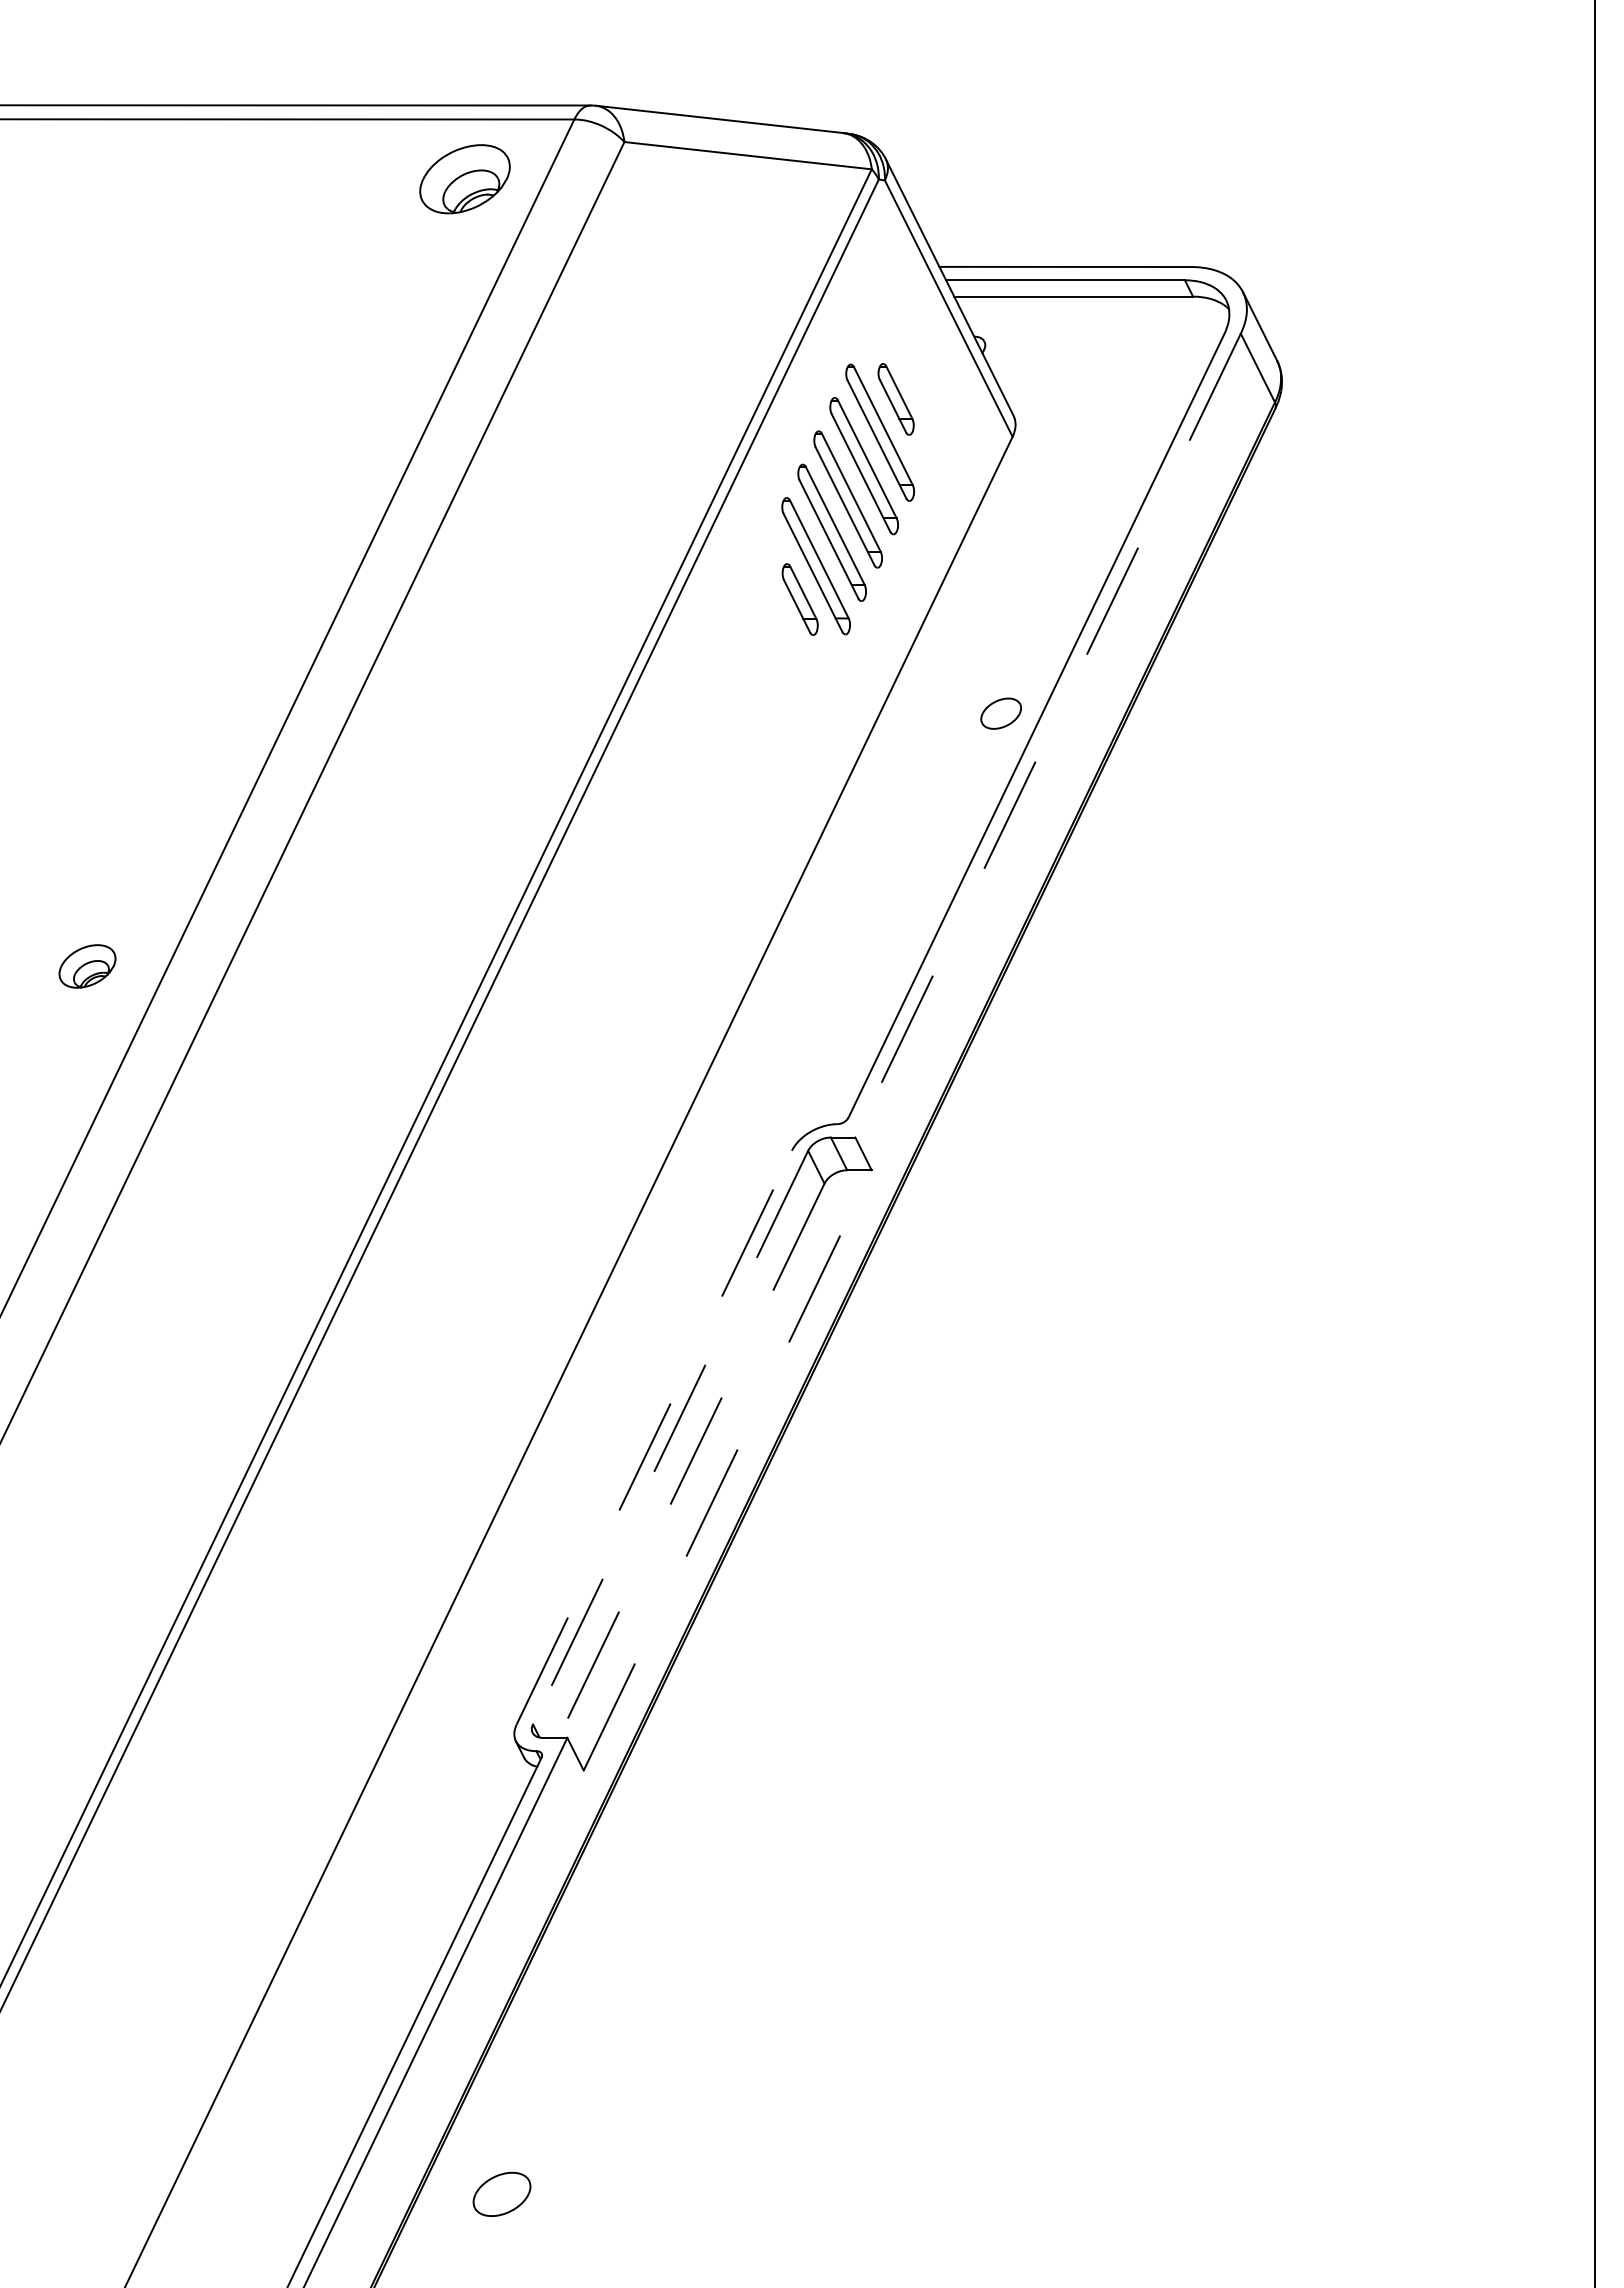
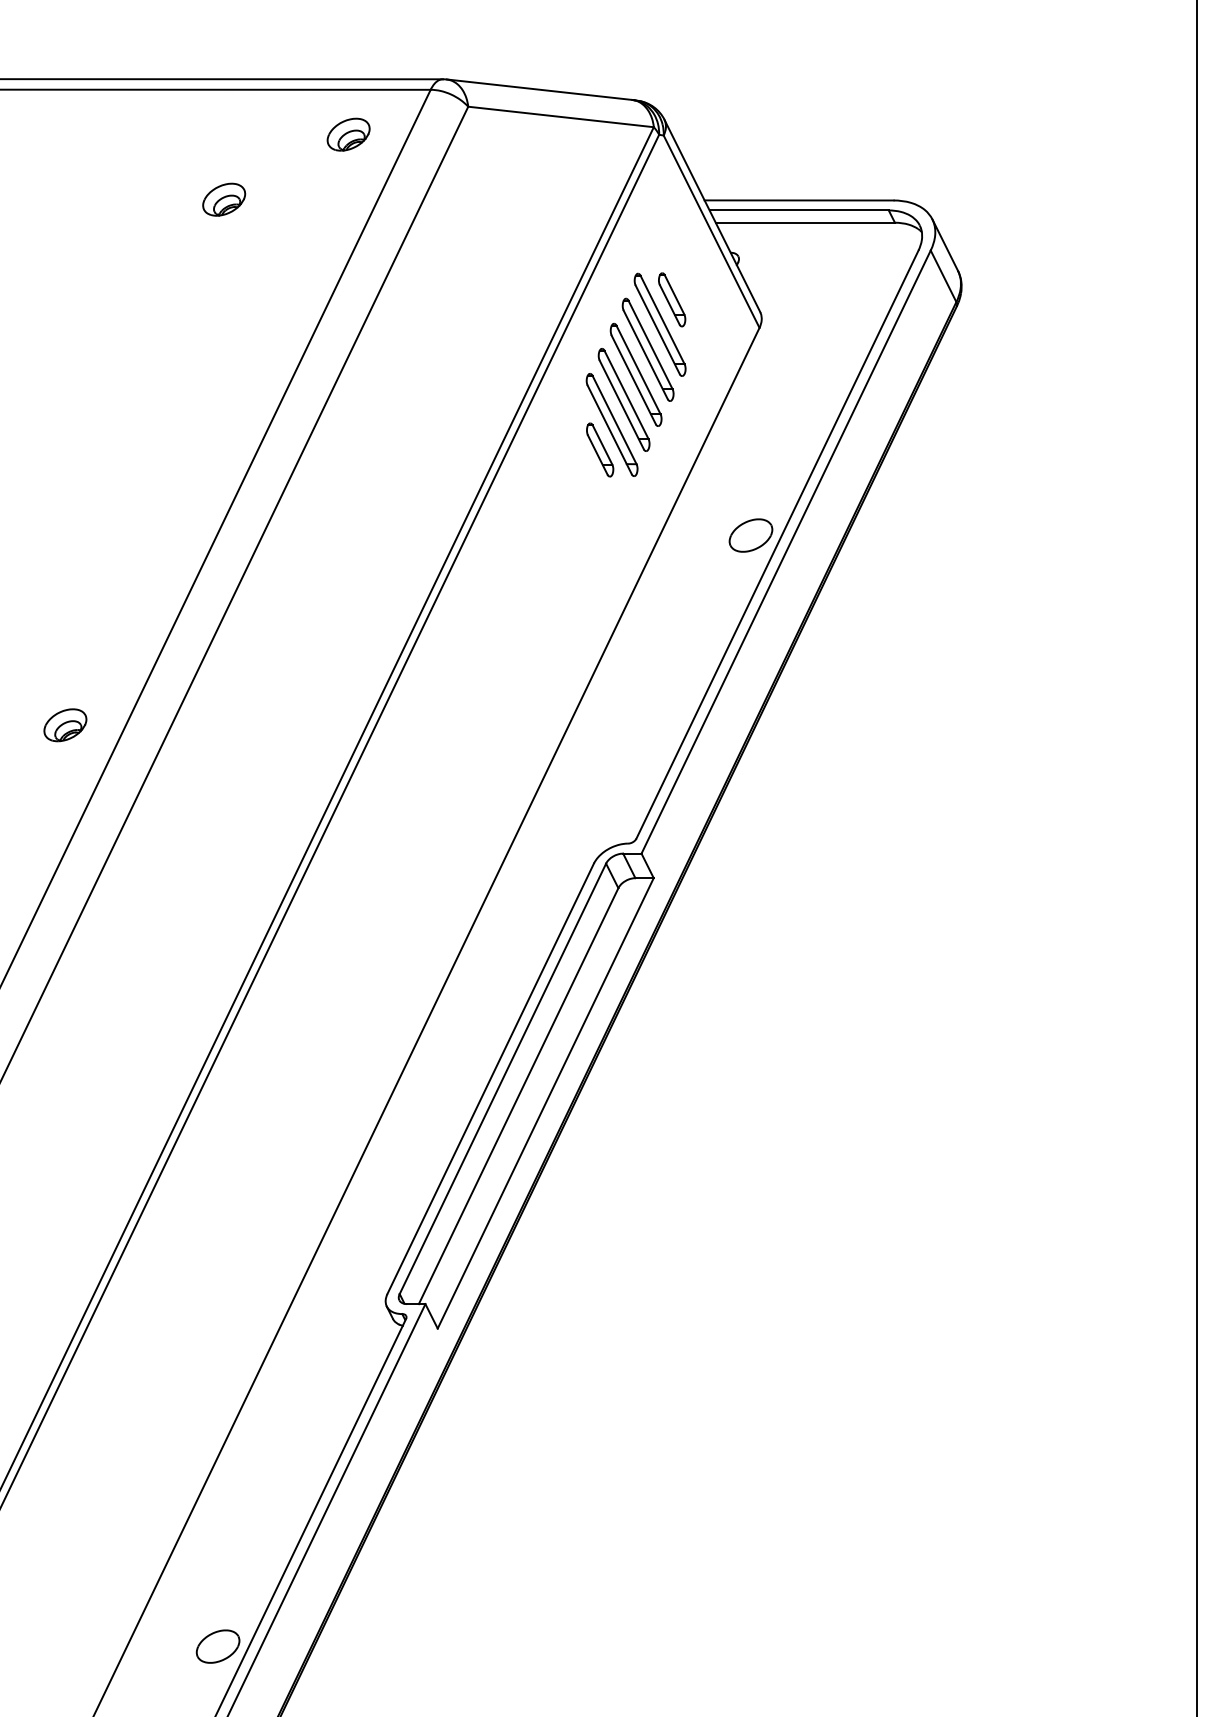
part: (464, 179) -> (348, 134), size x0.62
part: (298, 265) -> (223, 199), added
part: (1000, 713) -> (750, 535), size x1.43
line: (1048, 735) -> (786, 552), dashed -> solid
line: (654, 1437) -> (490, 1078), dashed -> solid
line: (670, 1438) -> (502, 1079), dashed -> solid
line: (691, 1461) -> (518, 1096), dashed -> solid
line: (727, 1470) -> (545, 1103), dashed -> solid
part: (501, 2193) -> (217, 1645), moved

